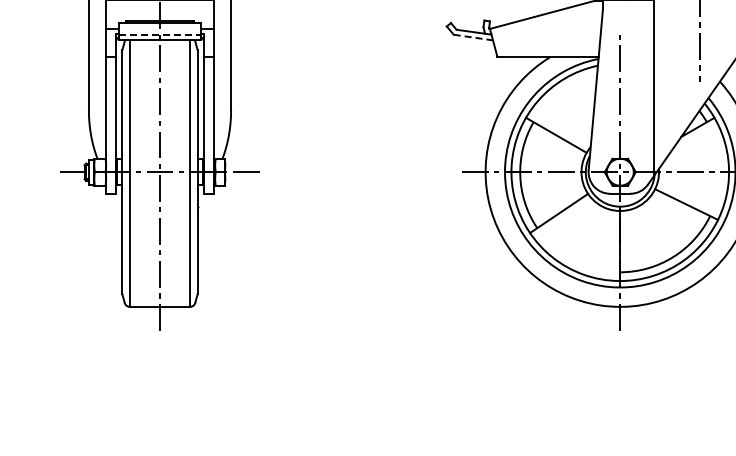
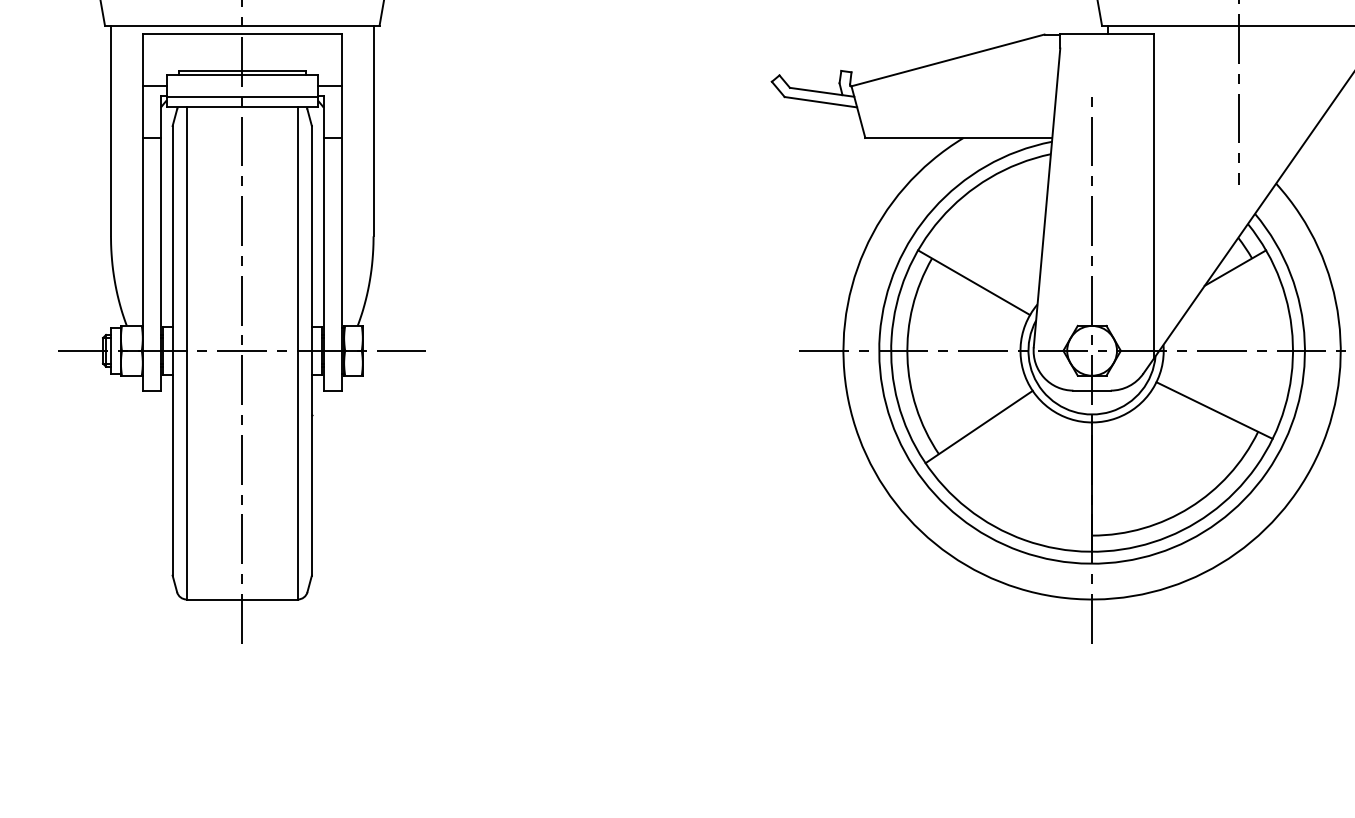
line: (160, 34) -> (243, 96), dashed -> solid
line: (473, 37) -> (821, 102), dashed -> solid

